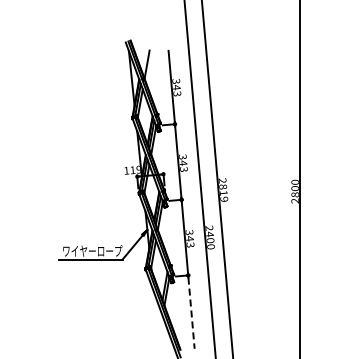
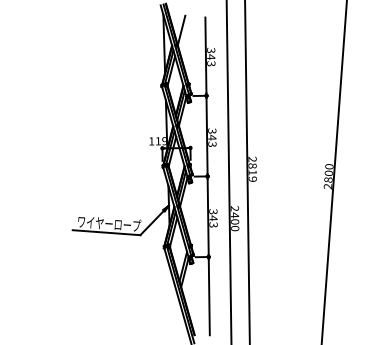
line: (191, 313) -> (209, 297), dashed -> solid

